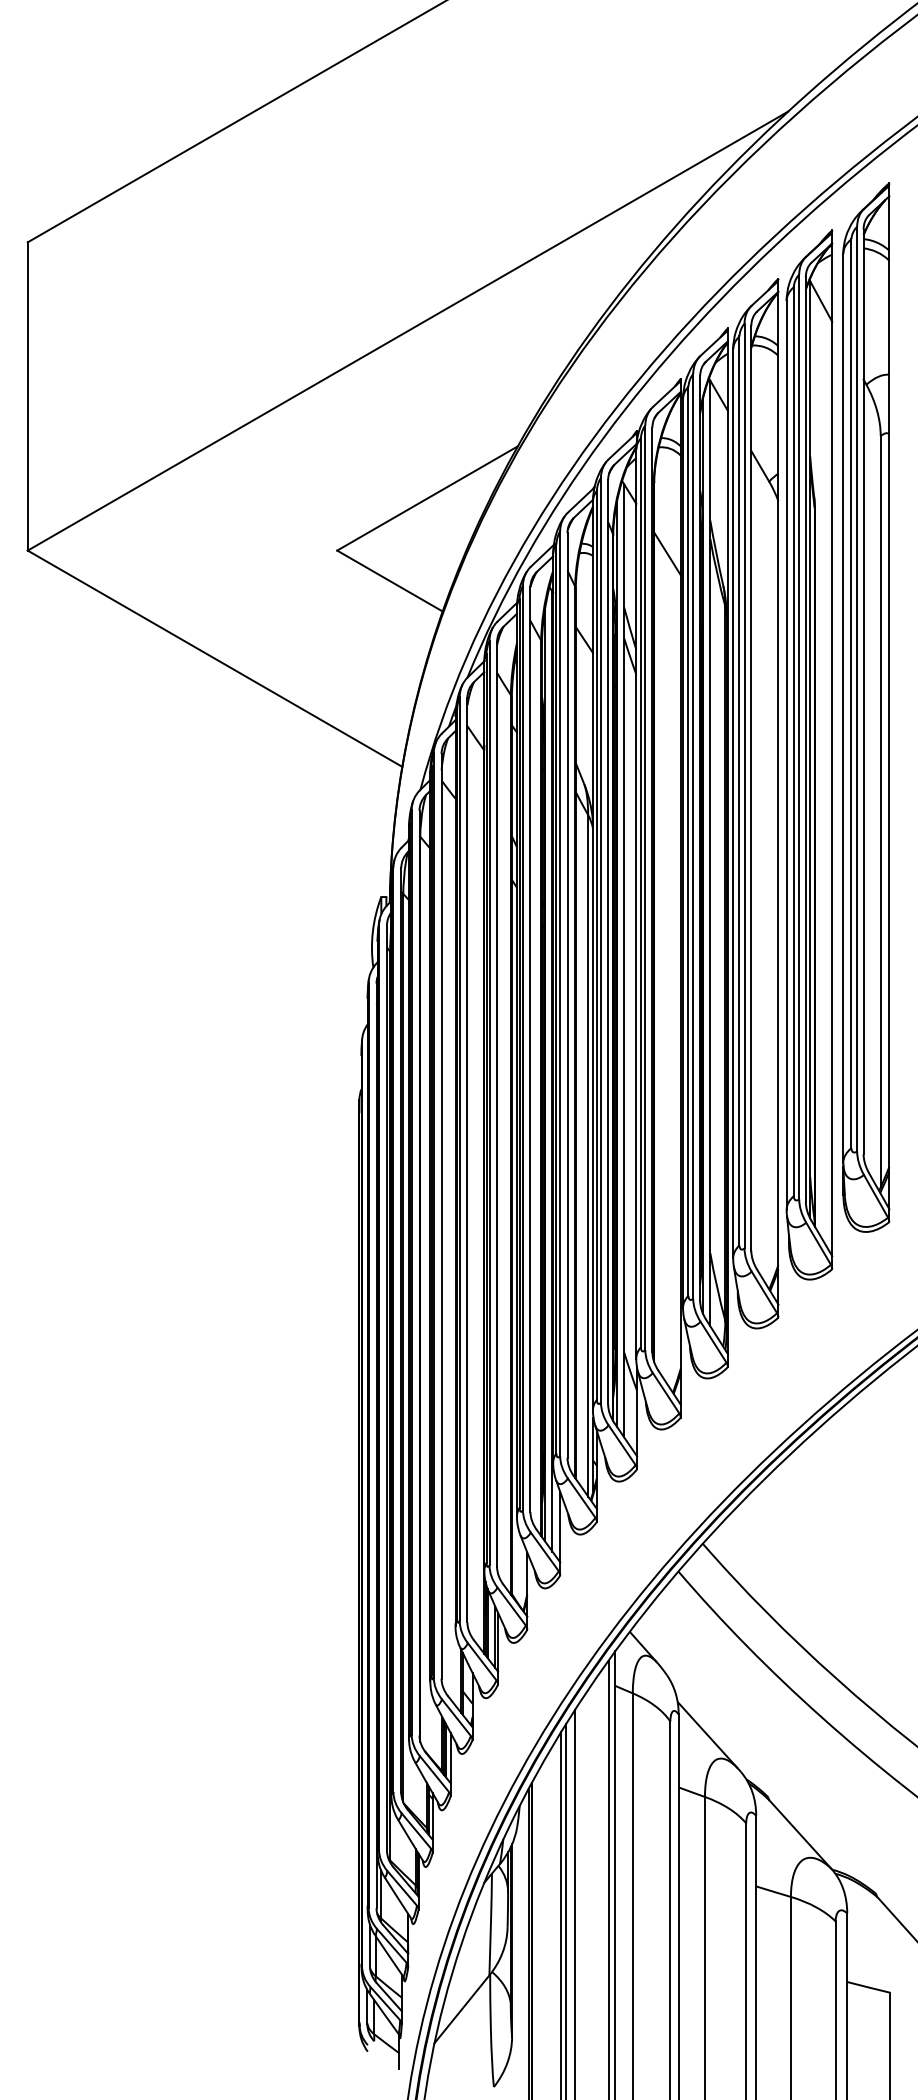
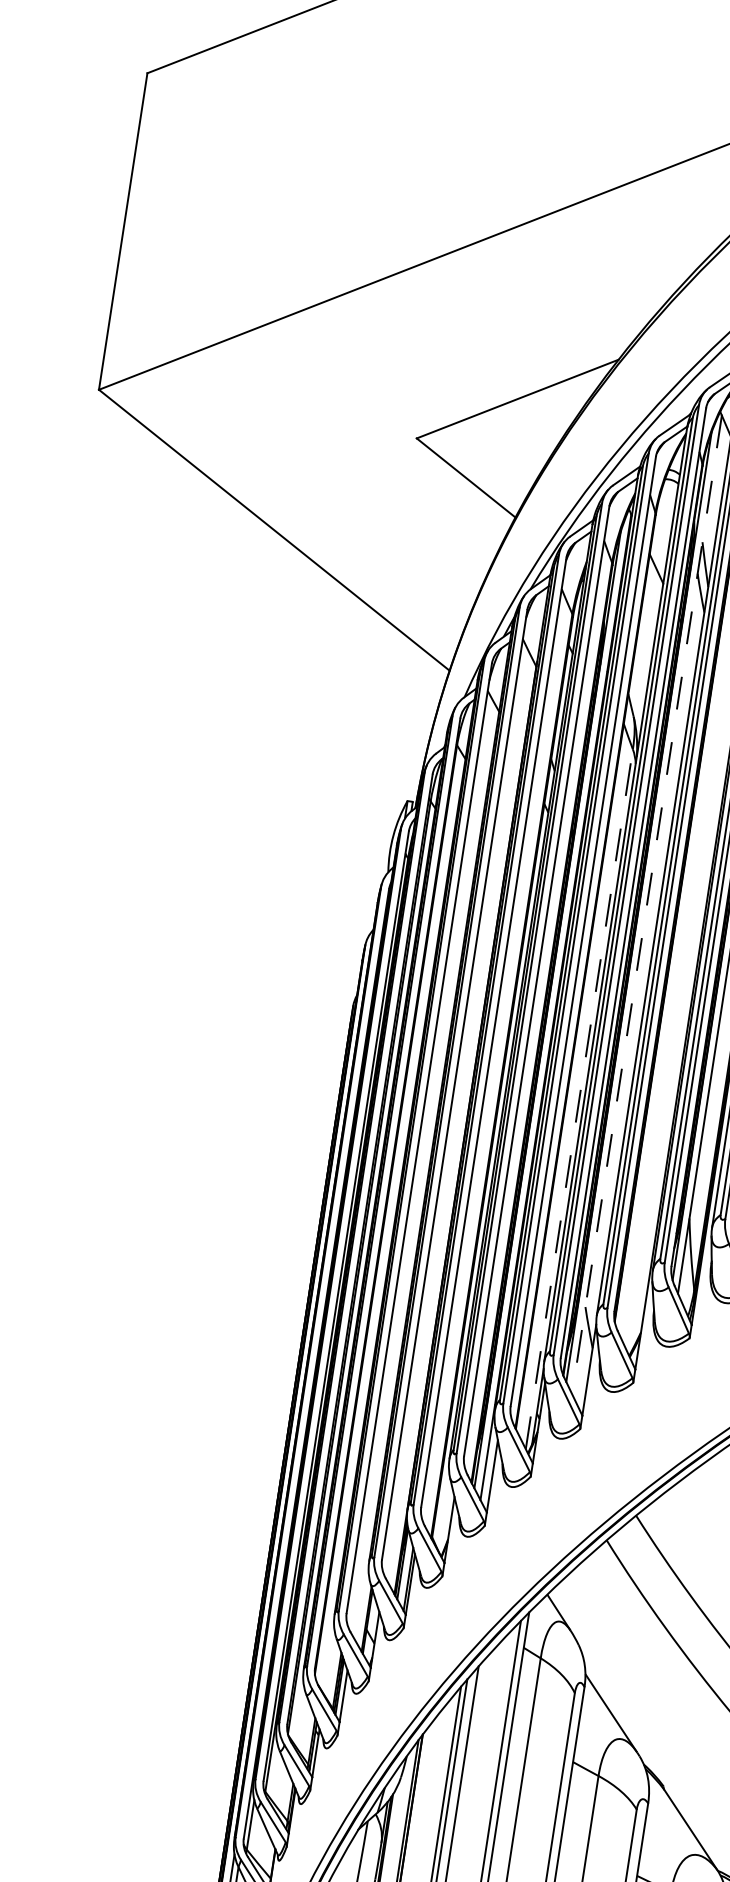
line: (624, 960) -> (647, 904), solid -> dashed
line: (588, 1155) -> (579, 1099), solid -> dashed

